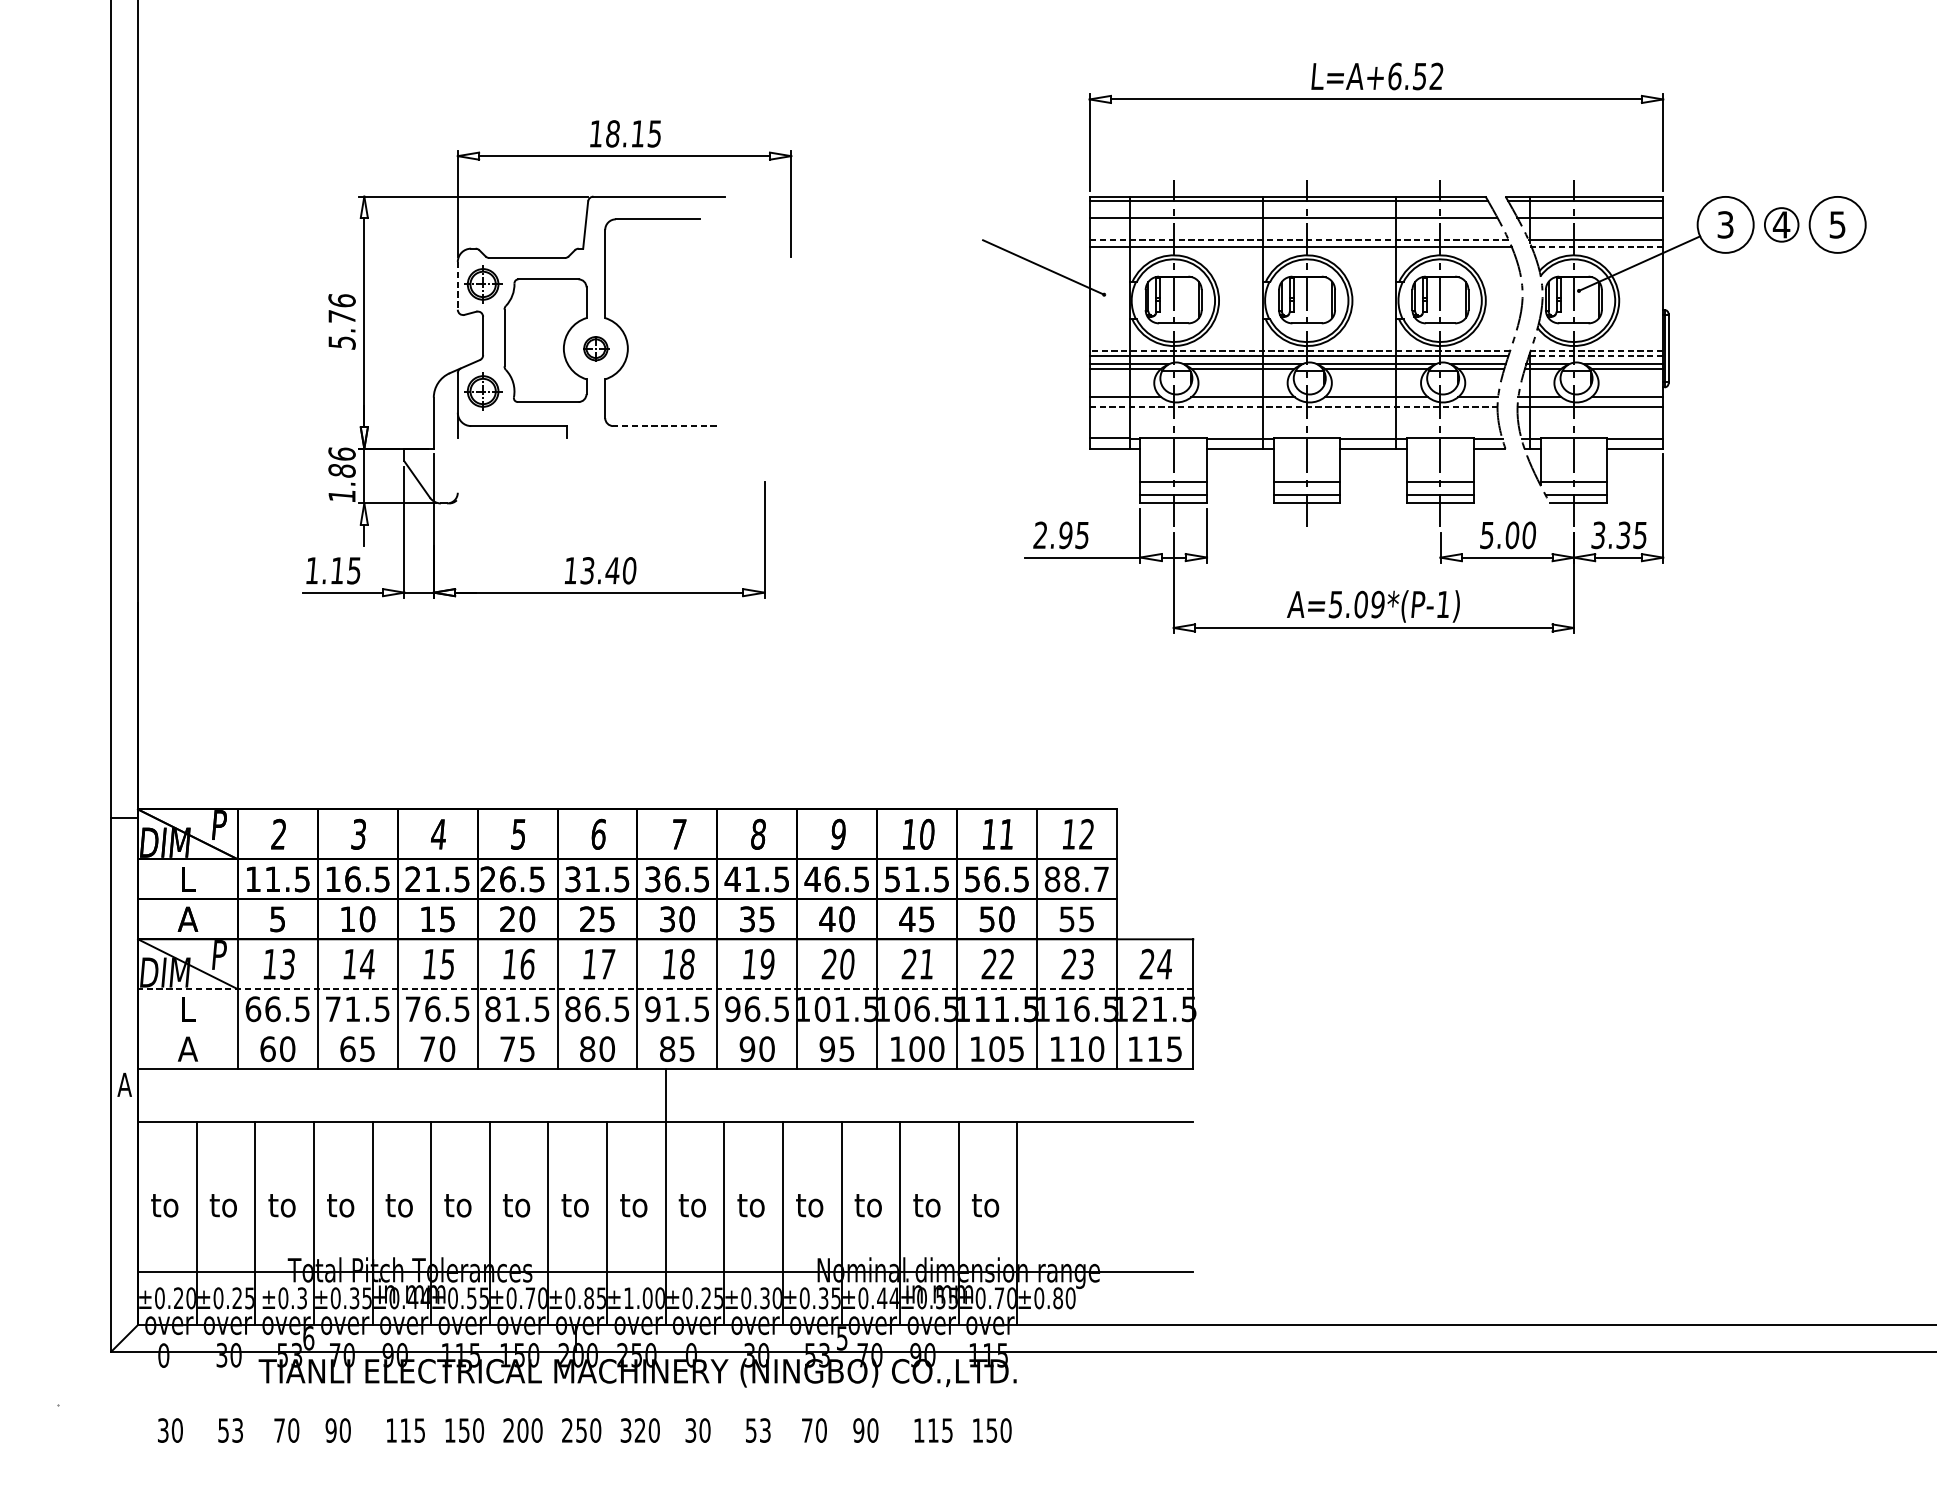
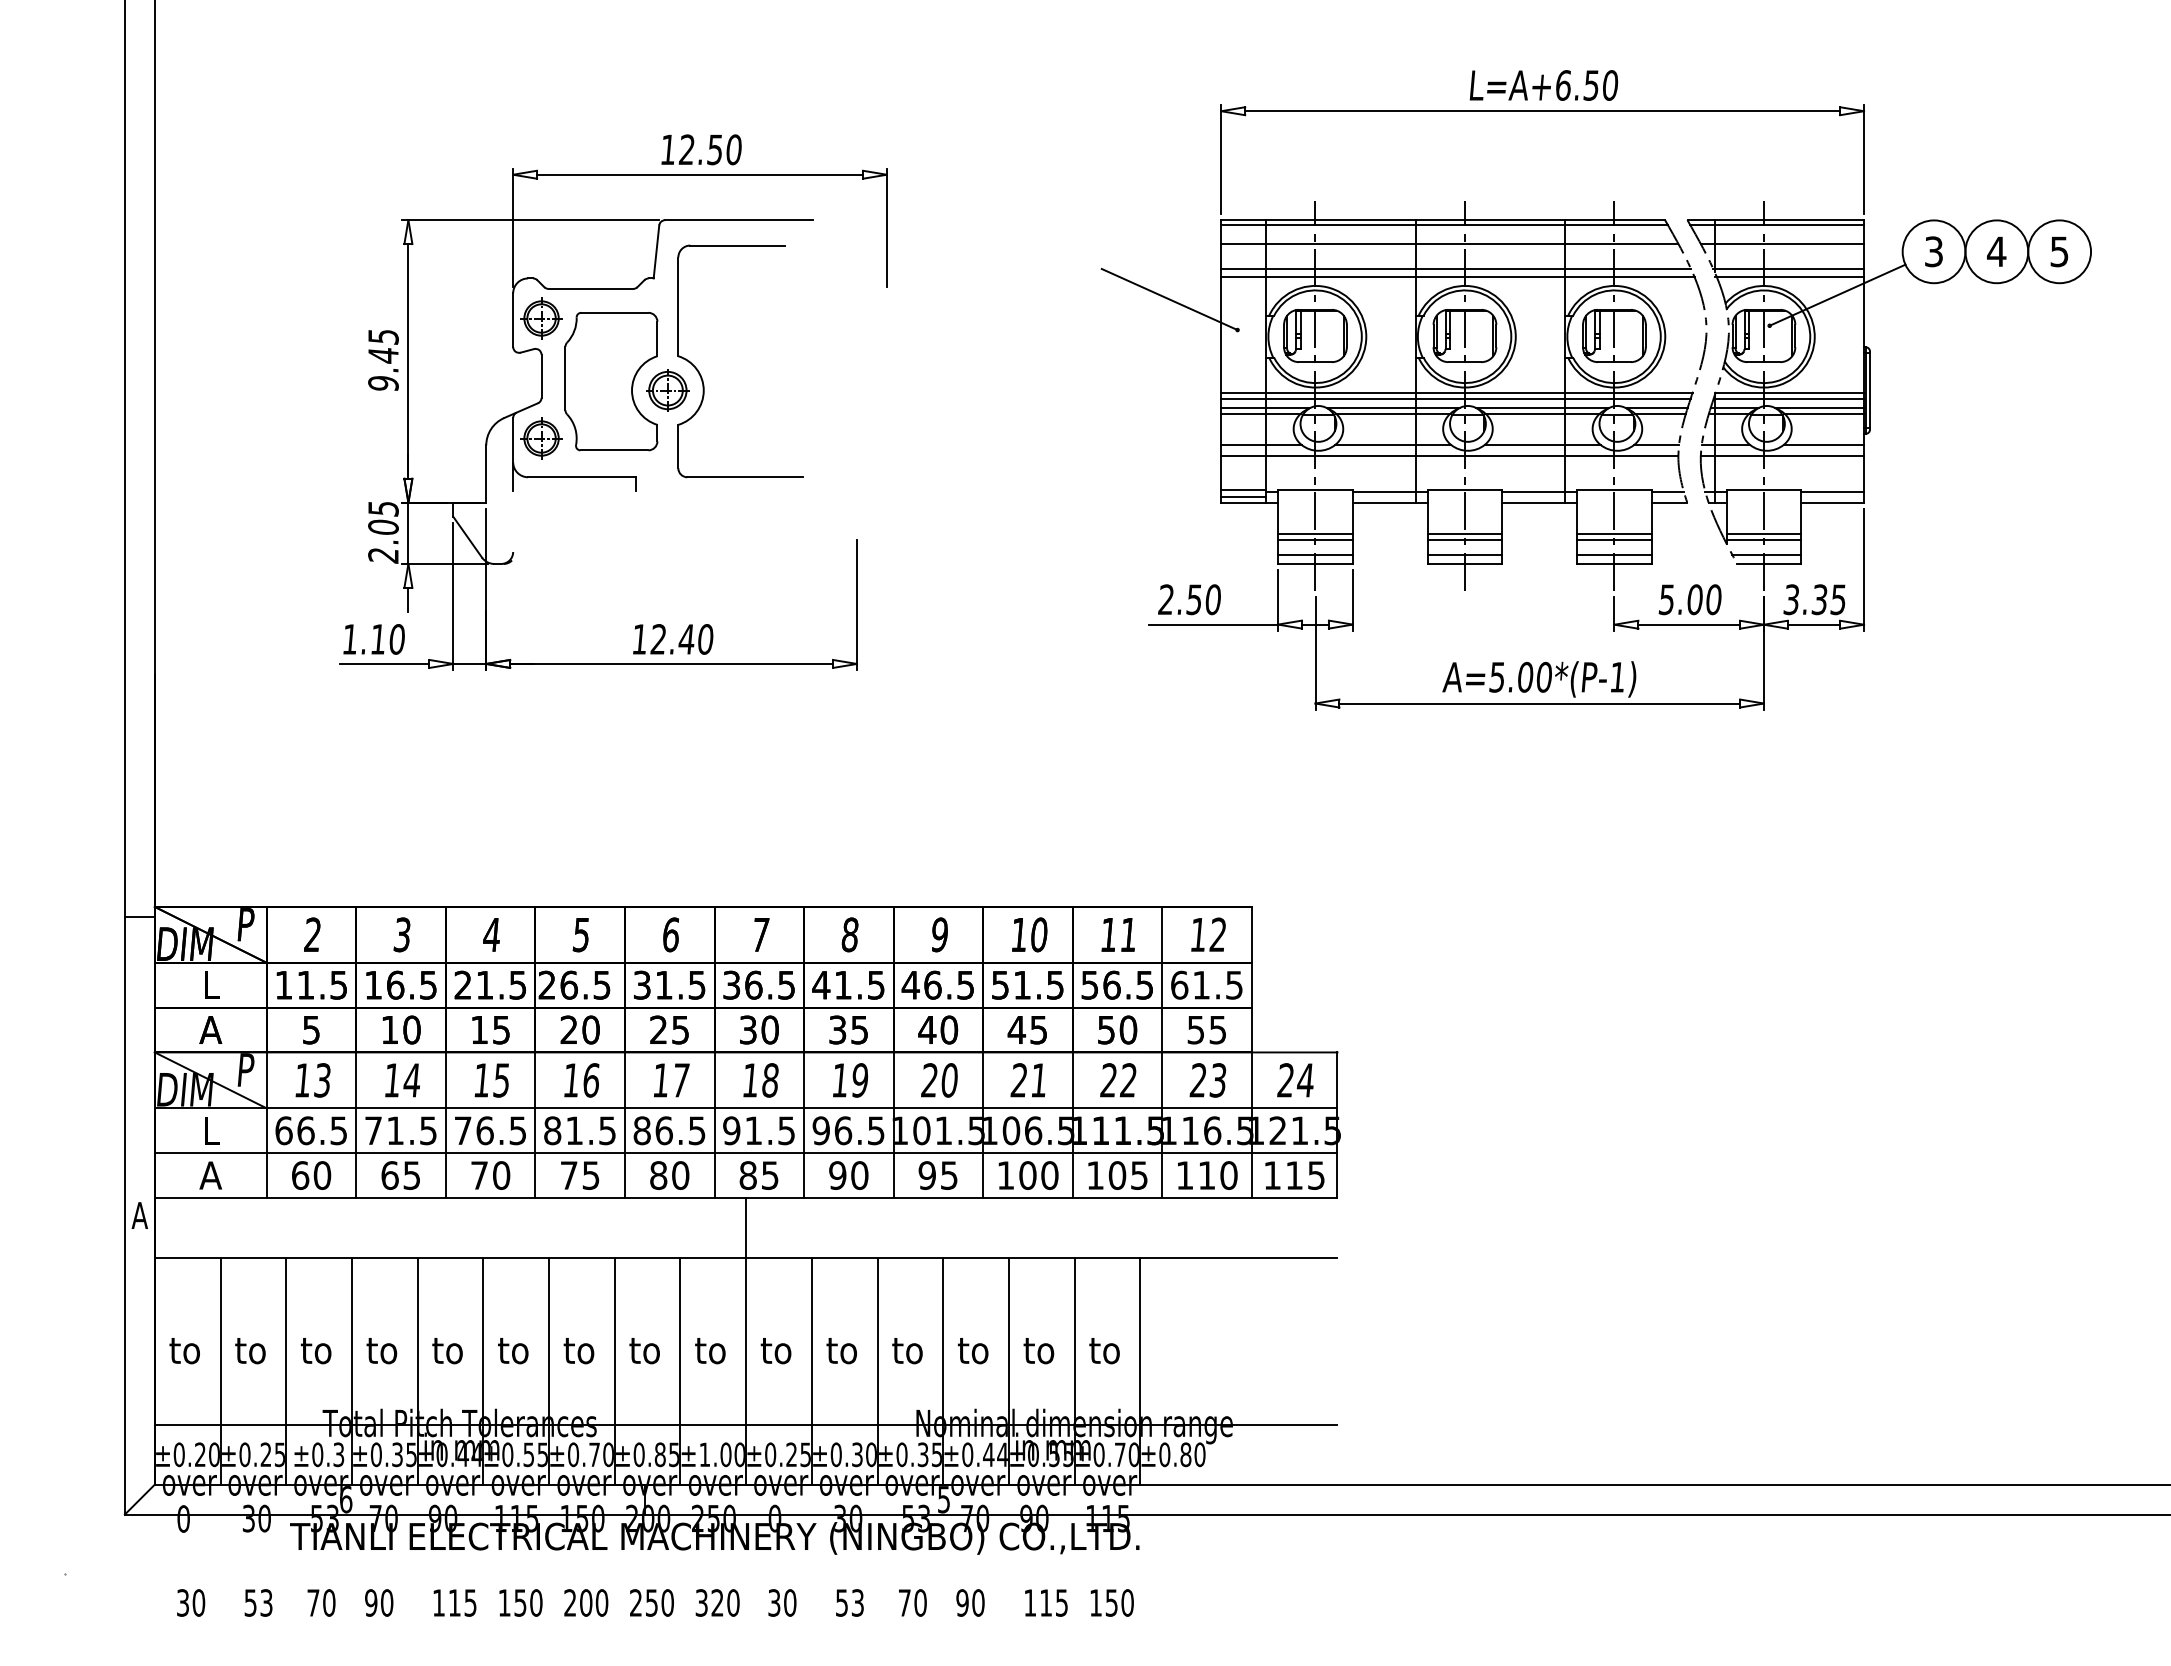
text: (1436, 76) -> (1610, 85), L=A+6.52 -> L=A+6.50
text: (632, 133) -> (709, 149), 18.15 -> 12.50
circle: (1781, 224) -> (1996, 251), size x1.67
line: (1299, 239) -> (1456, 268), dashed -> solid
line: (1596, 246) -> (1789, 276), dashed -> solid
line: (458, 286) -> (513, 320), dashed -> solid
text: (342, 321) -> (383, 360), 5.76 -> 9.45
part: (595, 348) -> (667, 390), size x1.43
line: (1299, 350) -> (1456, 392), dashed -> solid
line: (1596, 350) -> (1789, 392), dashed -> solid
line: (1596, 355) -> (1789, 398), dashed -> solid
line: (1293, 407) -> (1449, 456), dashed -> solid
line: (665, 426) -> (745, 477), dashed -> solid
line: (1109, 443) -> (1243, 496), added
text: (342, 475) -> (383, 532), 1.86 -> 2.05
line: (1173, 477) -> (1315, 534), added
line: (1306, 477) -> (1464, 534), added
line: (1440, 477) -> (1614, 534), added
line: (1573, 477) -> (1763, 534), added
text: (1073, 535) -> (1203, 599), 2.95 -> 2.50
text: (353, 570) -> (396, 639), 1.15 -> 1.10
text: (586, 570) -> (657, 639), 13.40 -> 12.40
text: (1377, 604) -> (1543, 677), A=5.09*(P-1) -> A=5.00*(P-1)
text: (1076, 878) -> (1206, 984), 88.7 -> 61.5
line: (665, 989) -> (745, 1108), dashed -> solid
line: (665, 1029) -> (745, 1153), added

